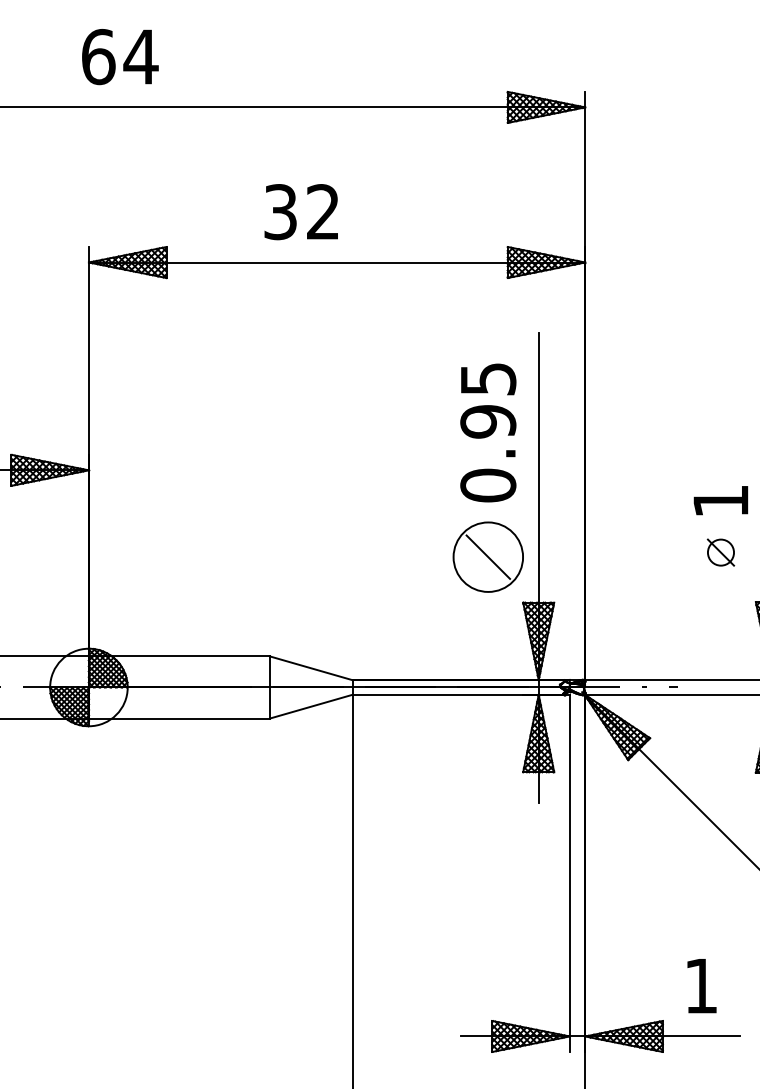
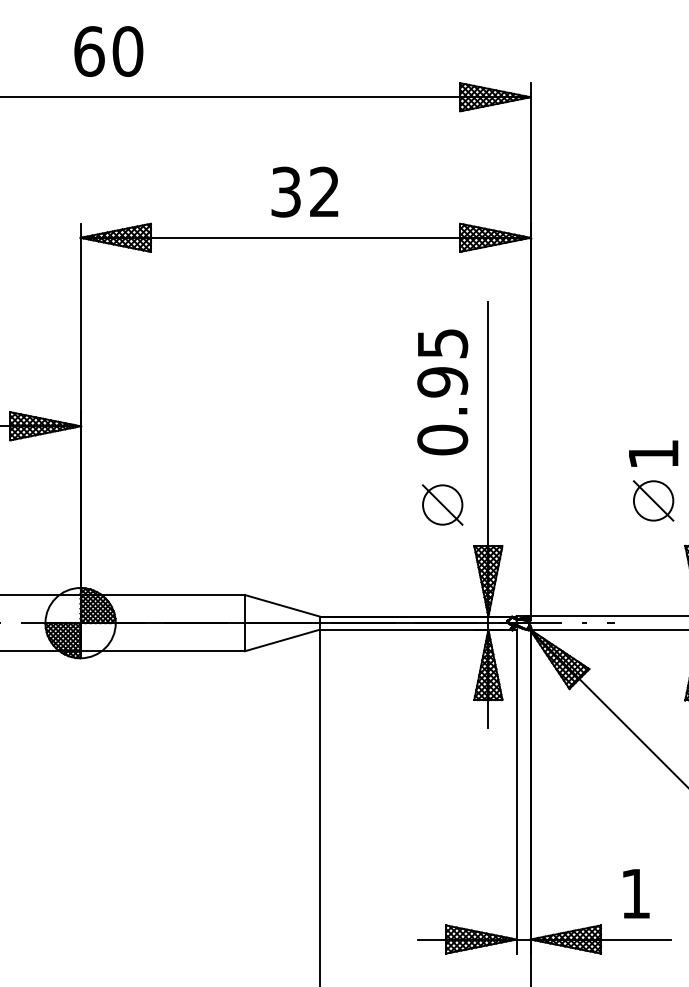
text: (140, 56) -> (127, 51), 64 -> 60
text: (300, 212) -> (304, 192), moved
part: (720, 552) -> (653, 500), size x1.67
circle: (488, 556) -> (442, 504), size x0.62

